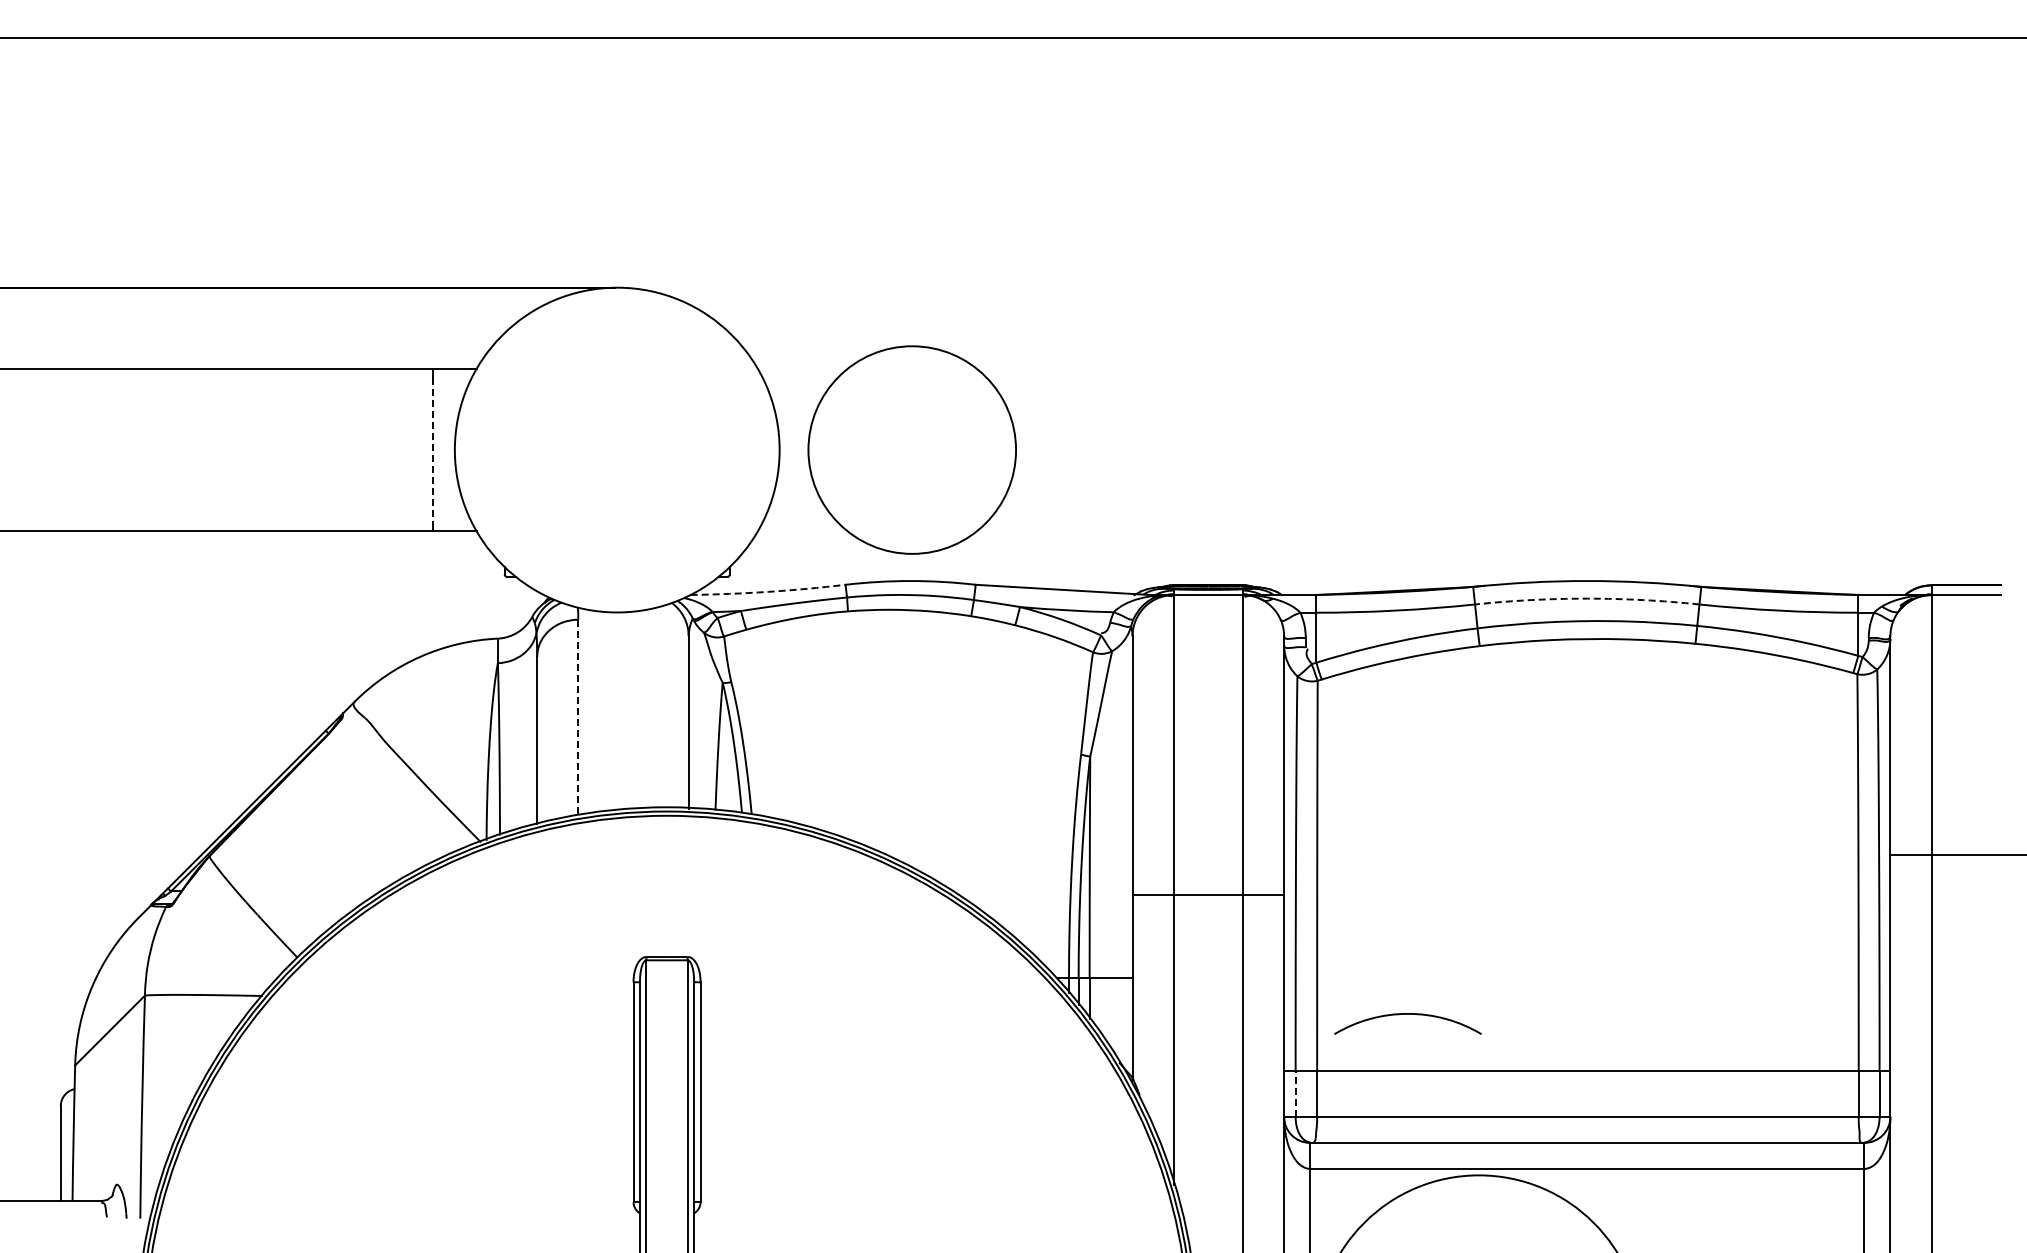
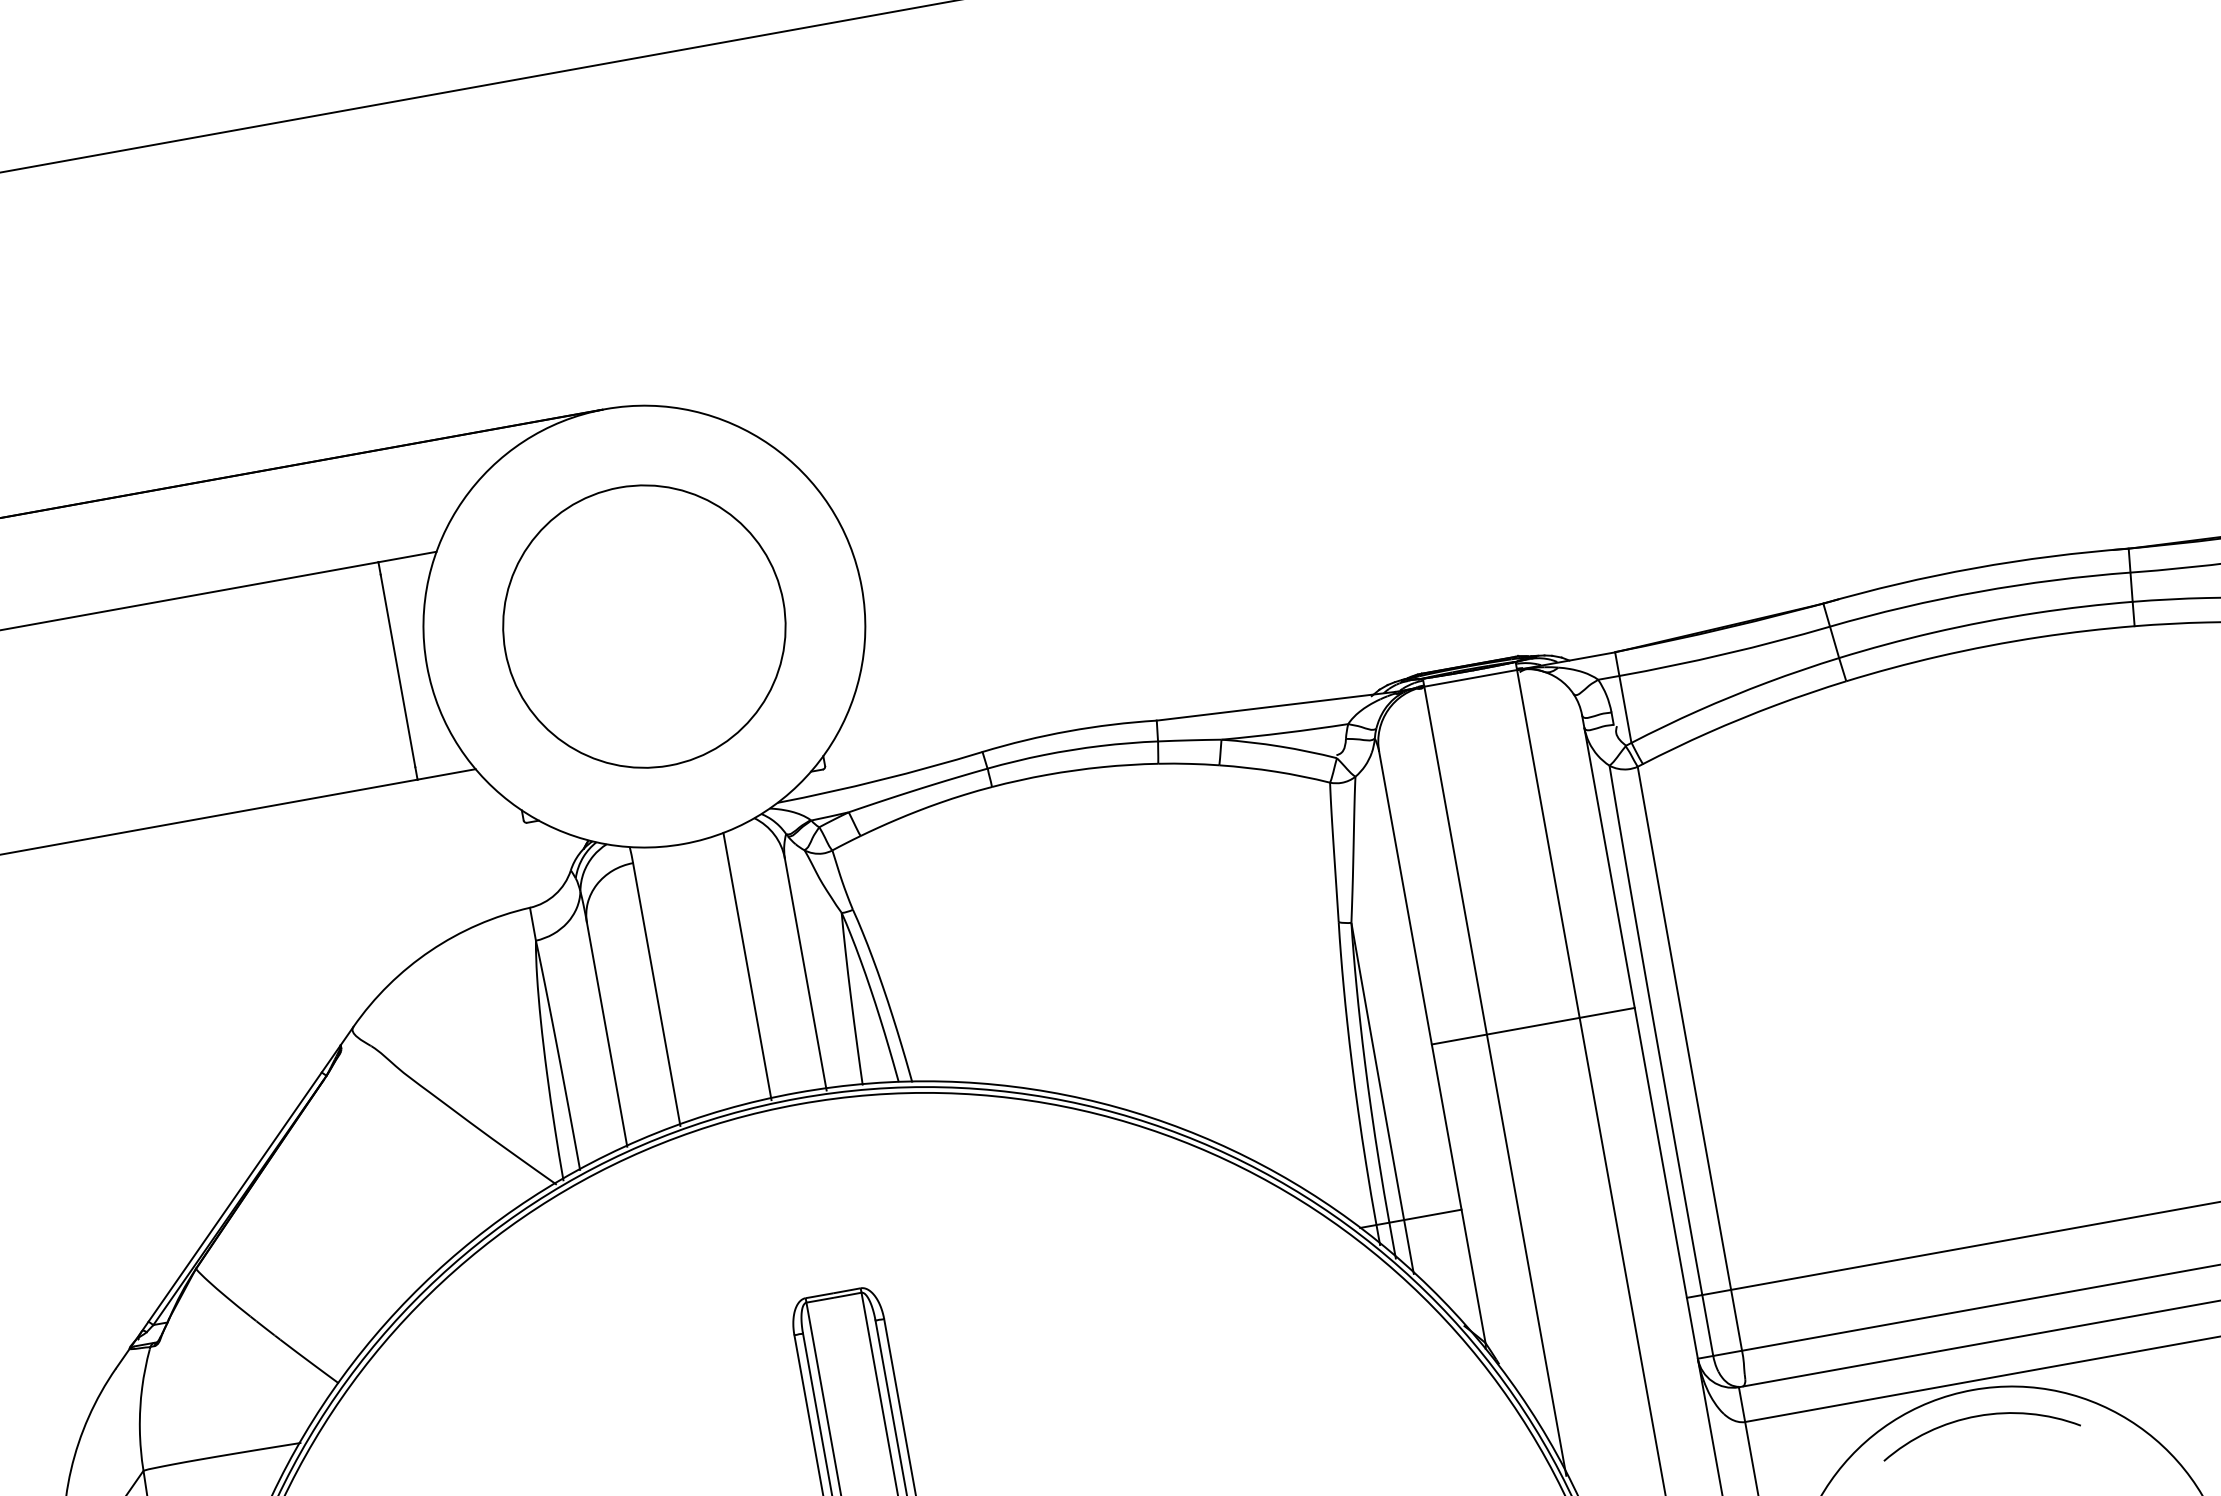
circle: (911, 449) -> (643, 626), moved
line: (433, 450) -> (398, 671), dashed -> solid
arc: (768, 591) -> (880, 779), dashed -> solid
arc: (1587, 598) -> (1979, 591), dashed -> solid
line: (647, 709) -> (747, 966), added
line: (578, 718) -> (657, 995), dashed -> solid
line: (1208, 894) -> (1533, 1025), moved
arc: (1407, 1014) -> (1977, 1417), moved
line: (1295, 1094) -> (1707, 1325), dashed -> solid

